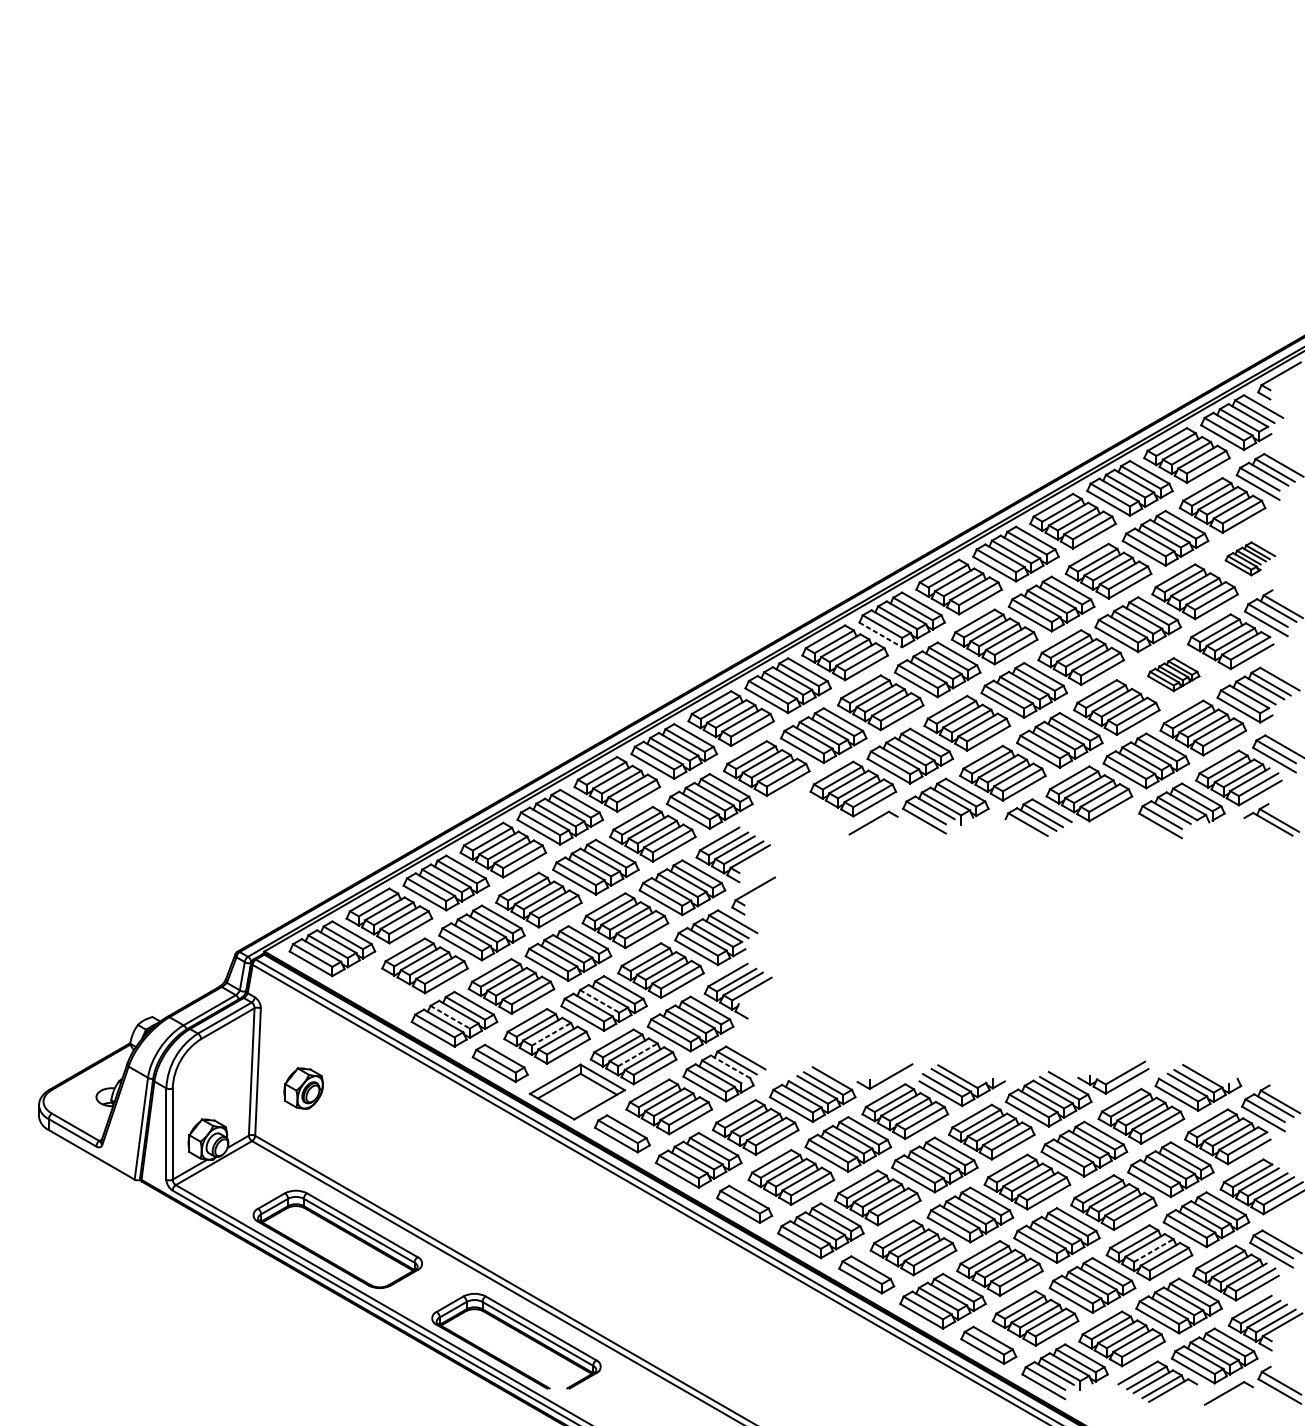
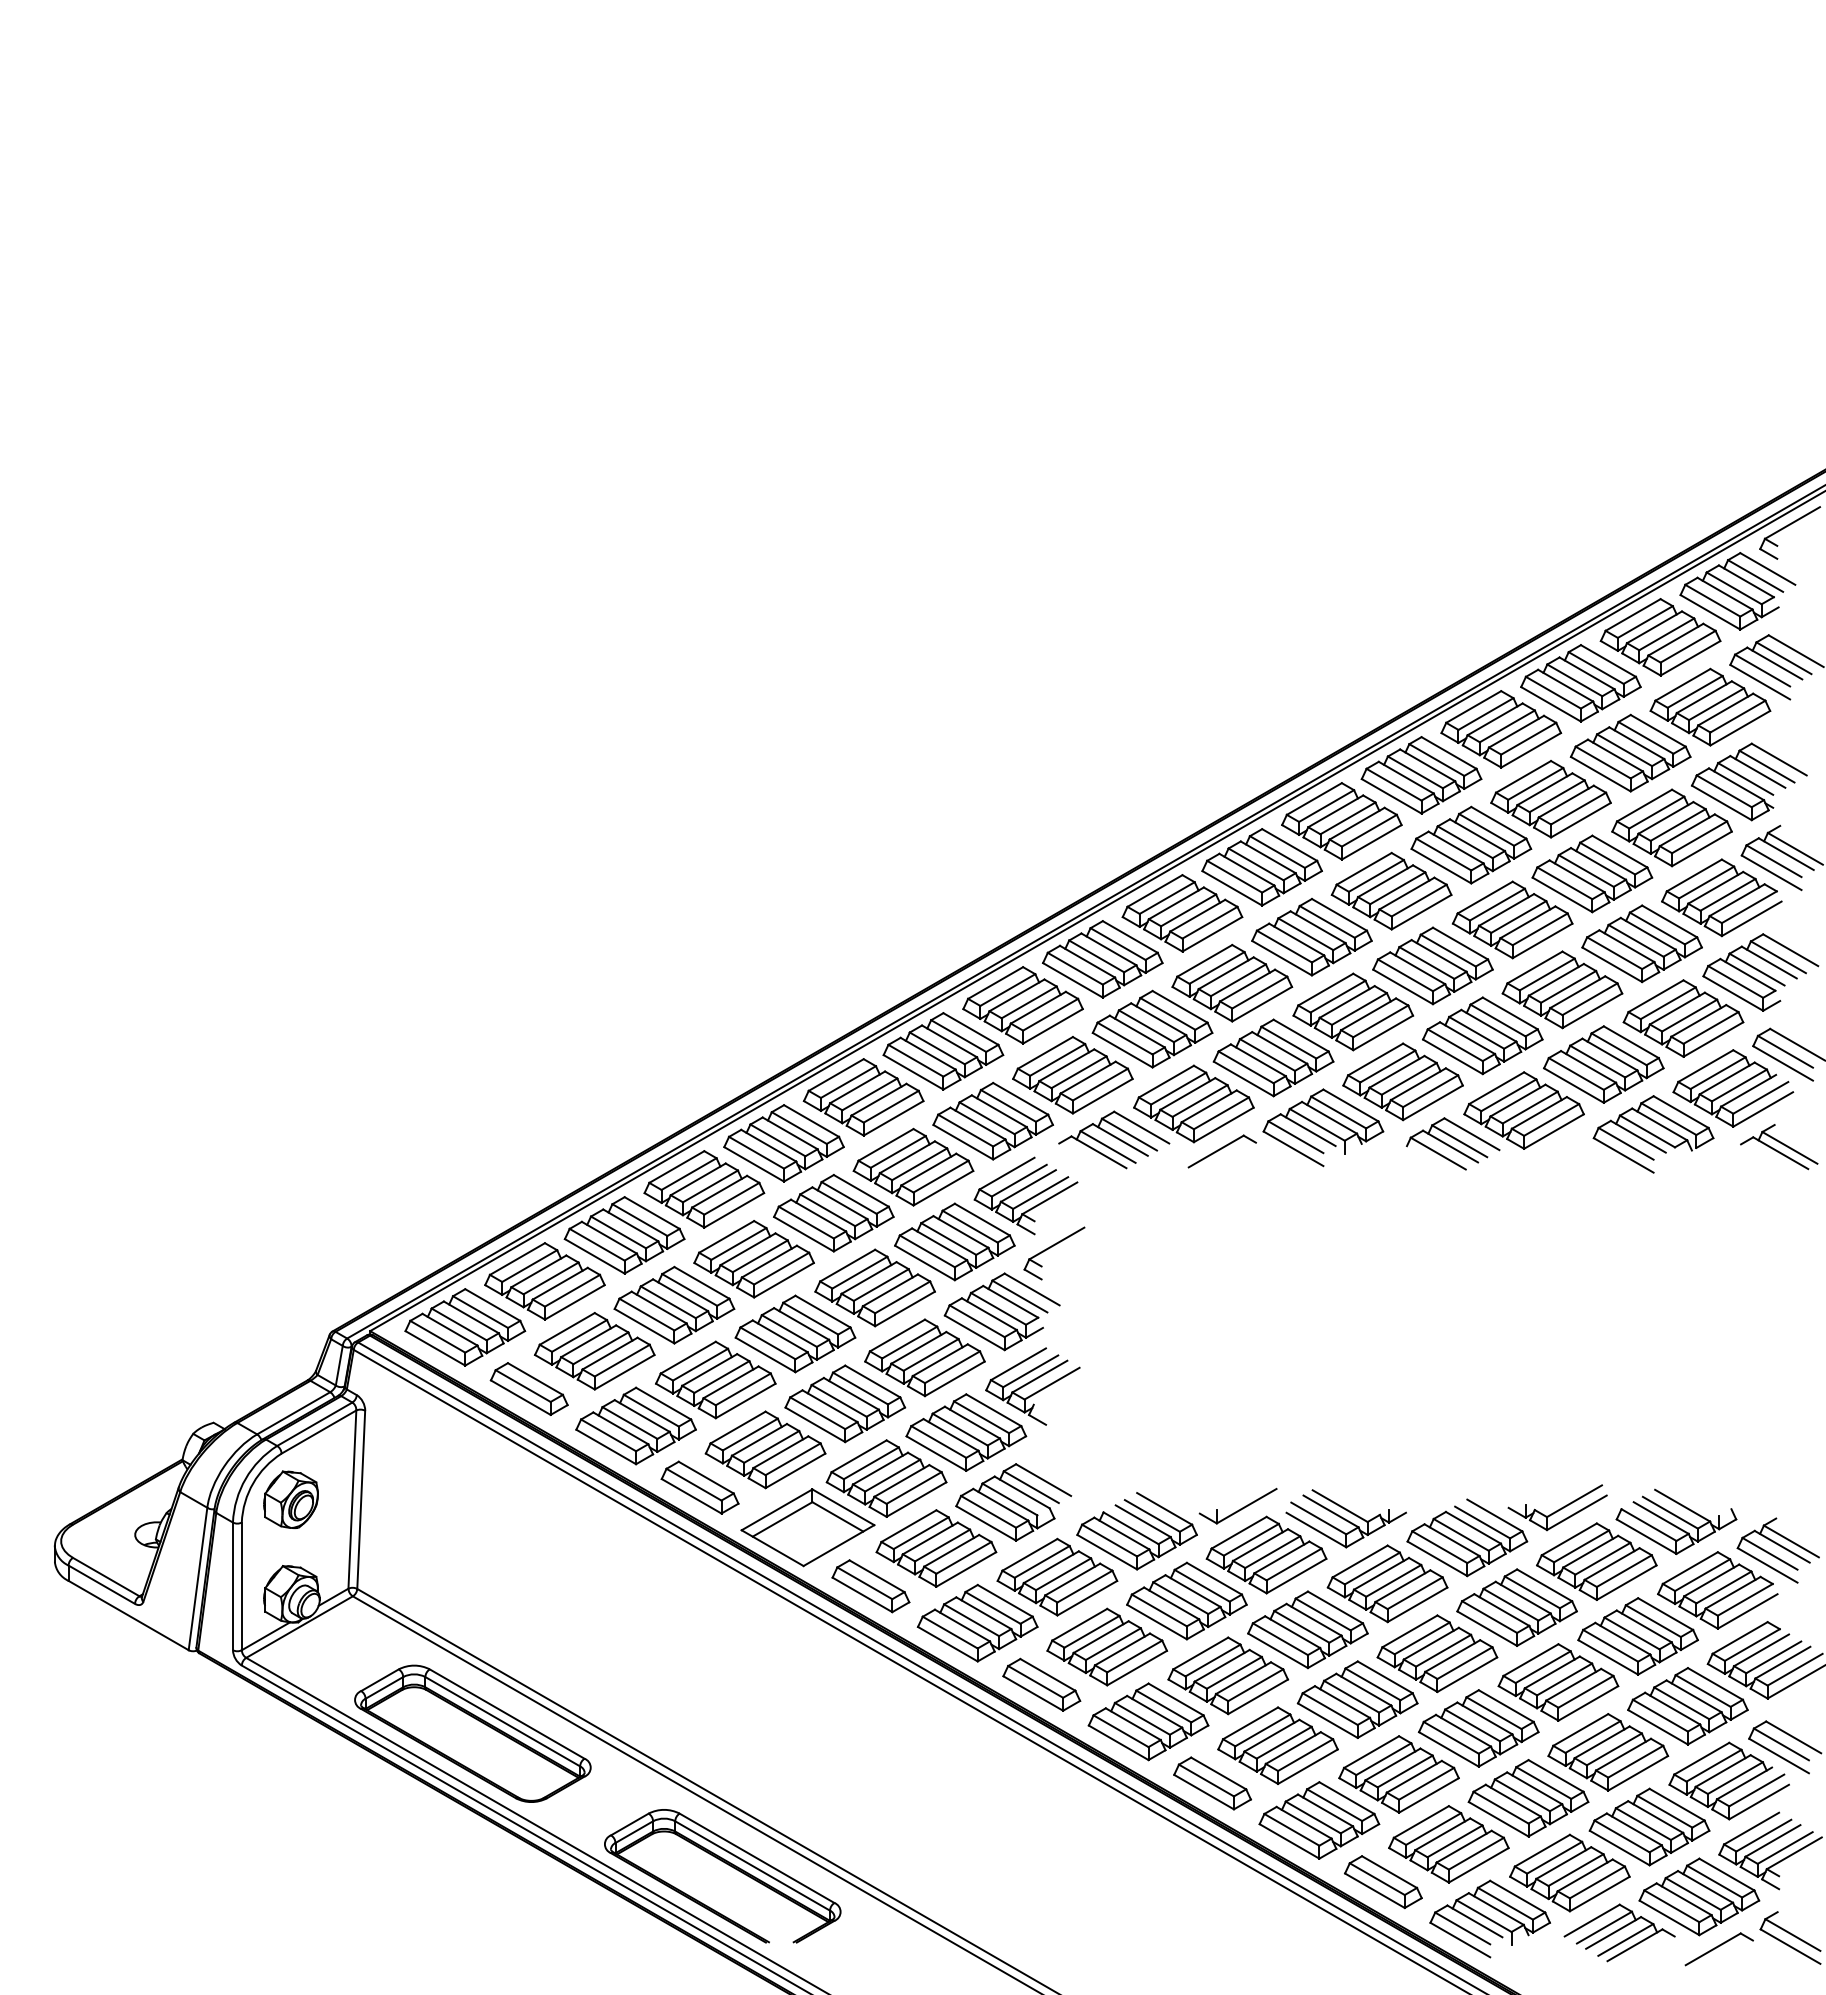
part: (1250, 558) -> (1749, 781), size x1.67
line: (880, 635) -> (1232, 888), dashed -> solid
part: (1173, 674) -> (1641, 943), size x1.67
part: (796, 814) -> (1114, 1139), added
part: (377, 992) -> (528, 1388), added
line: (599, 1001) -> (839, 1400), dashed -> solid
line: (449, 1017) -> (629, 1423), dashed -> solid
line: (551, 1033) -> (771, 1446), dashed -> solid
line: (637, 1054) -> (892, 1475), dashed -> solid
line: (730, 1066) -> (1022, 1492), dashed -> solid
part: (303, 1088) -> (290, 1499), moved
line: (1154, 1250) -> (1614, 1749), dashed -> solid

